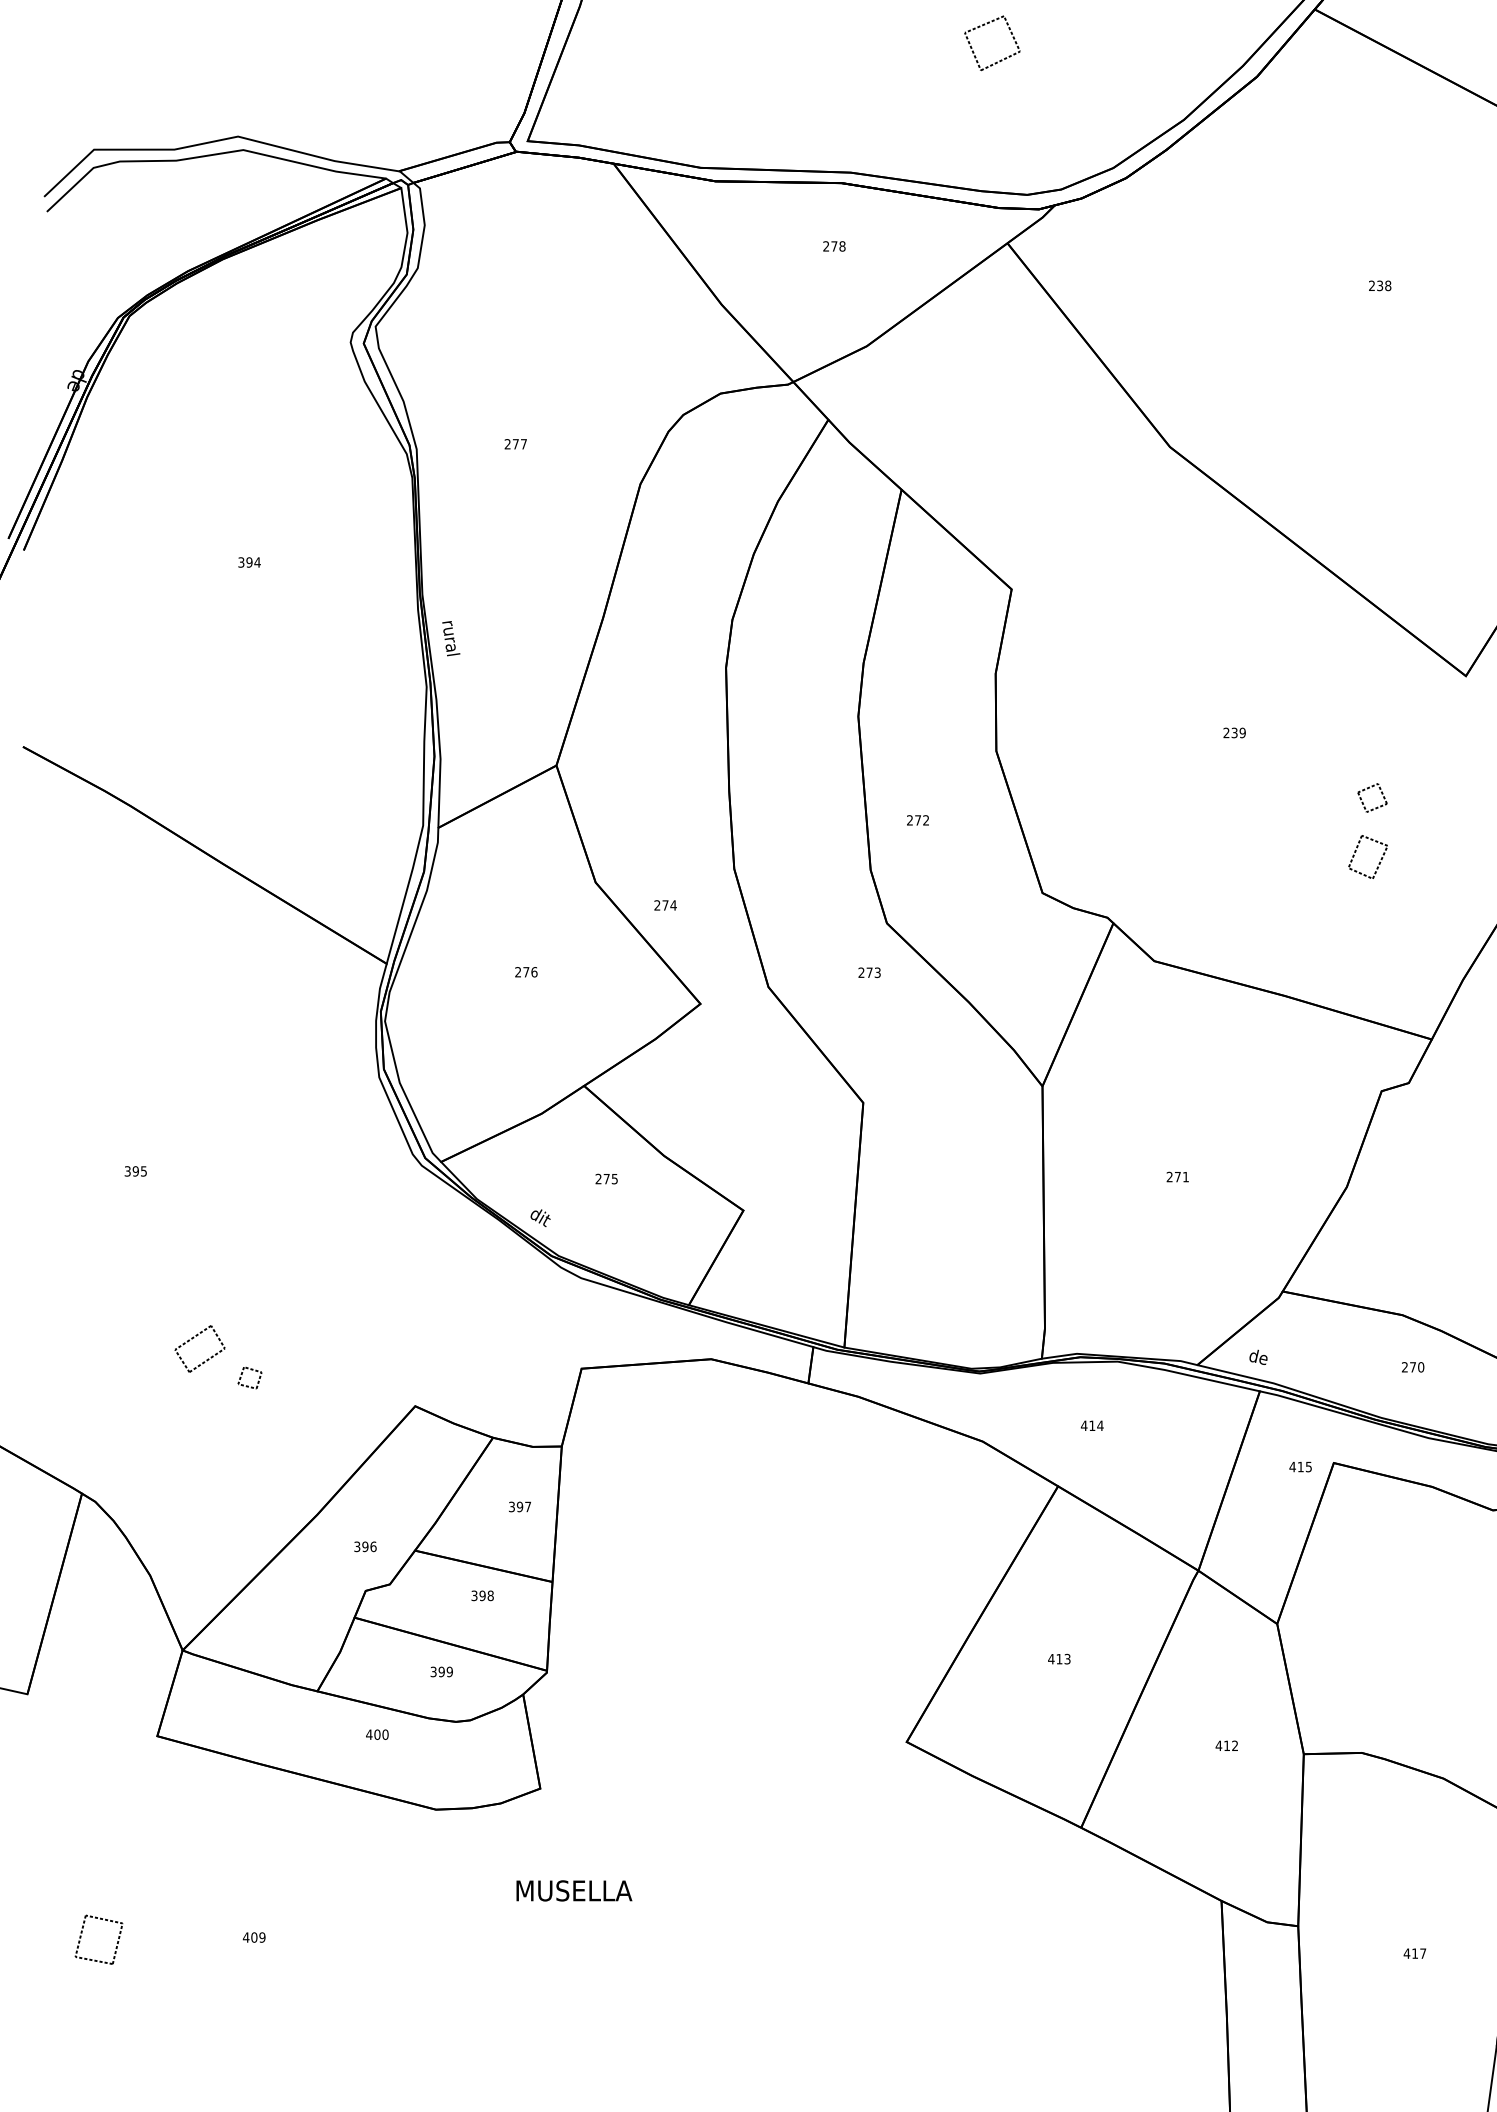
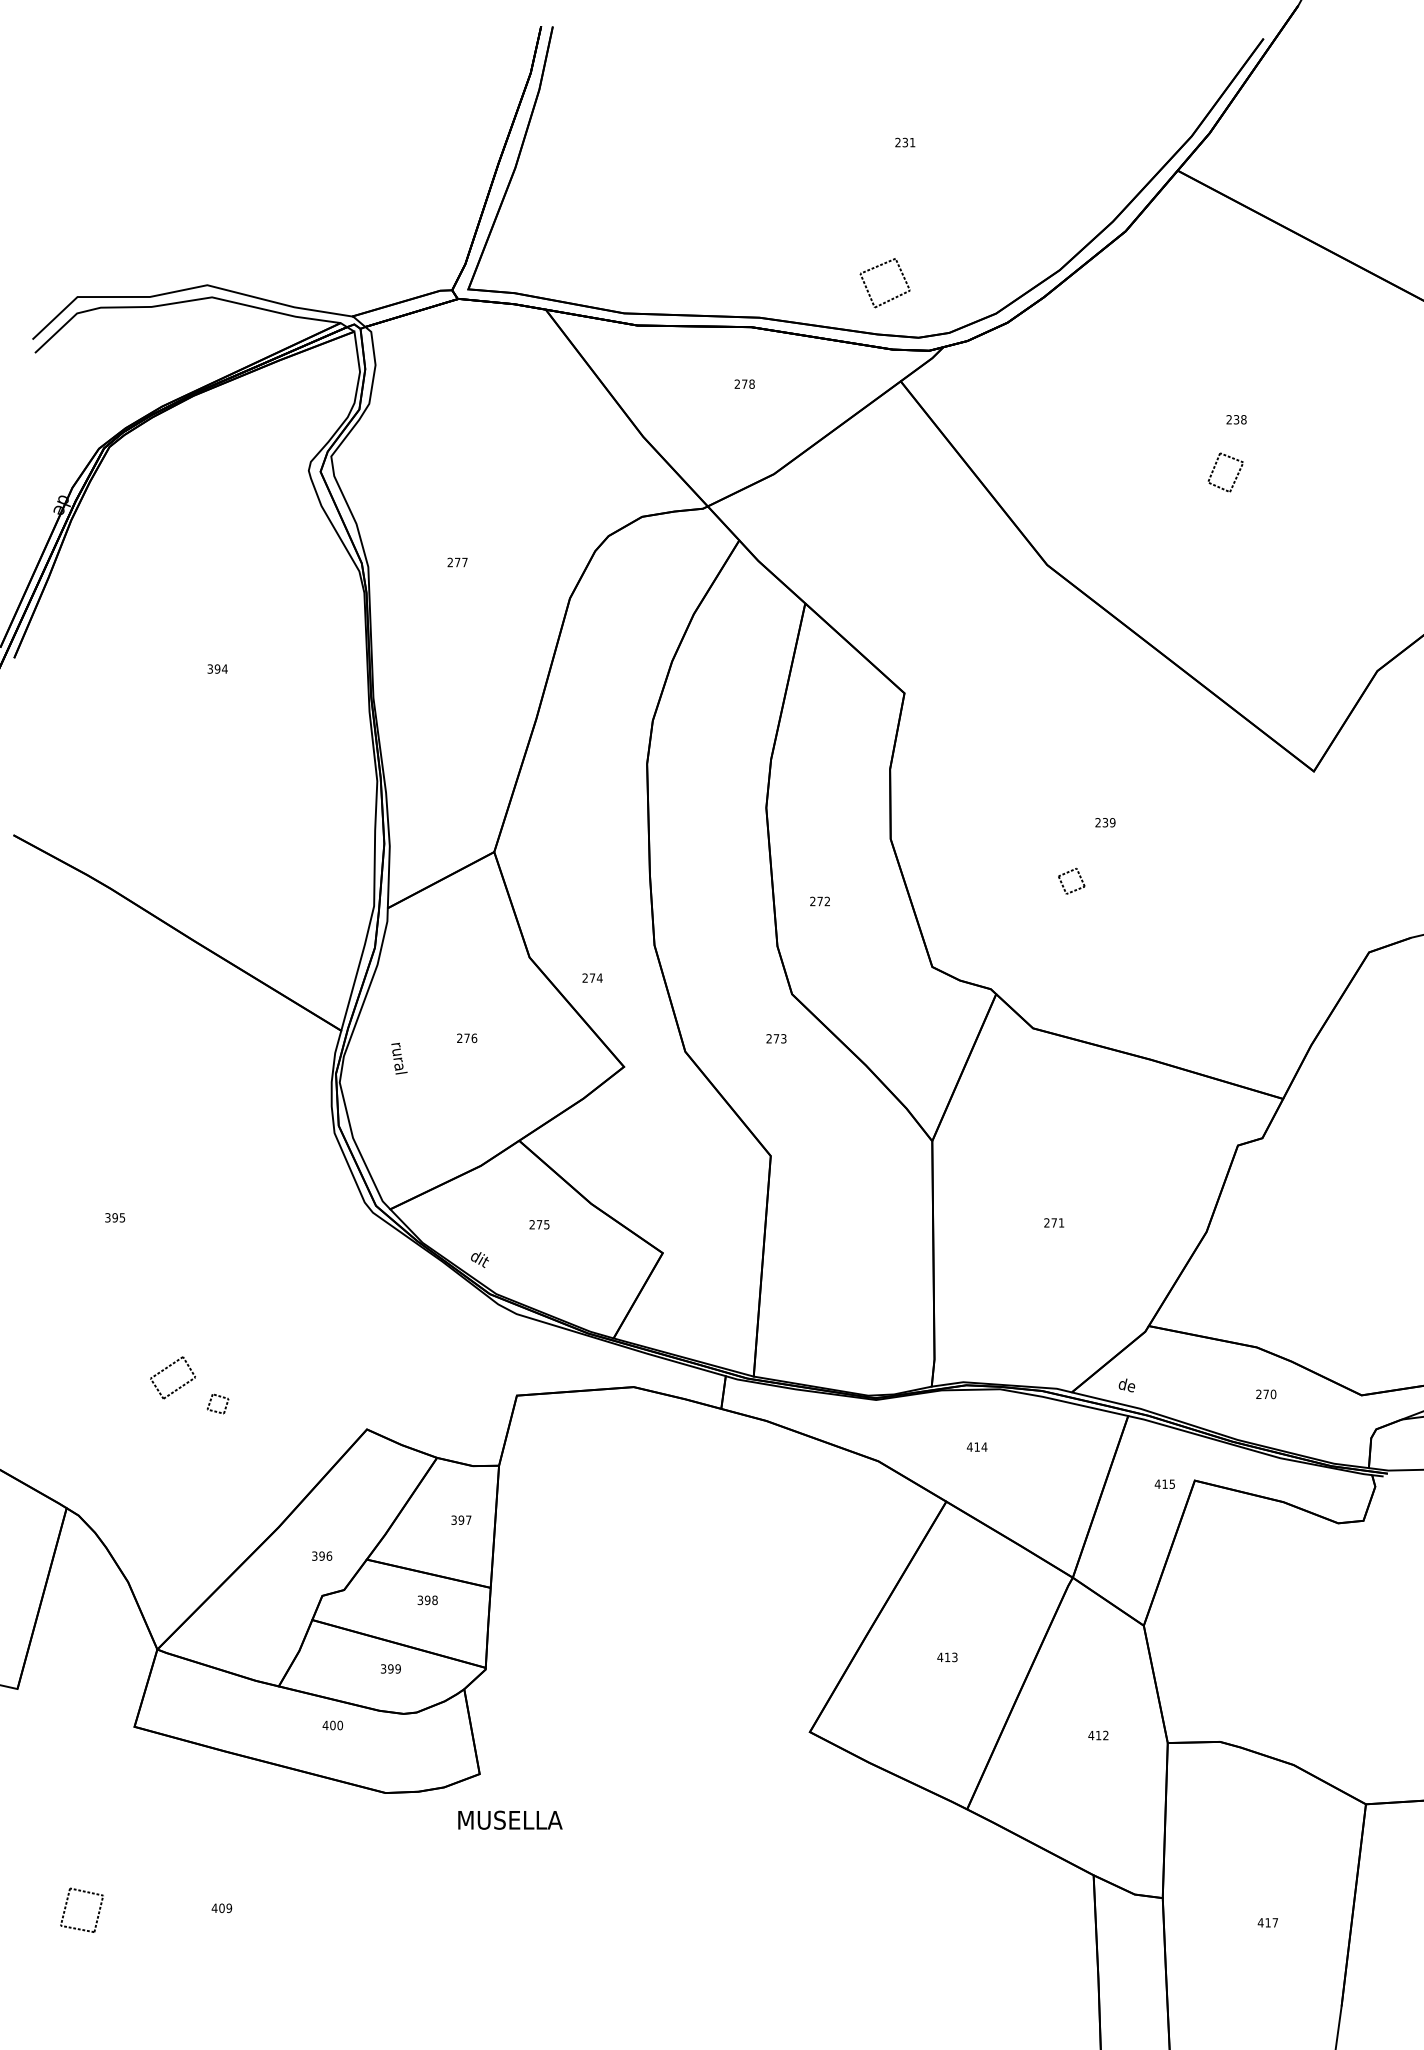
part: (999, 60) -> (891, 298), moved
text: (451, 638) -> (399, 1058), moved
part: (1368, 789) -> (1068, 873), moved
part: (1356, 851) -> (1215, 467), moved
text: (574, 1890) -> (510, 1819), moved

